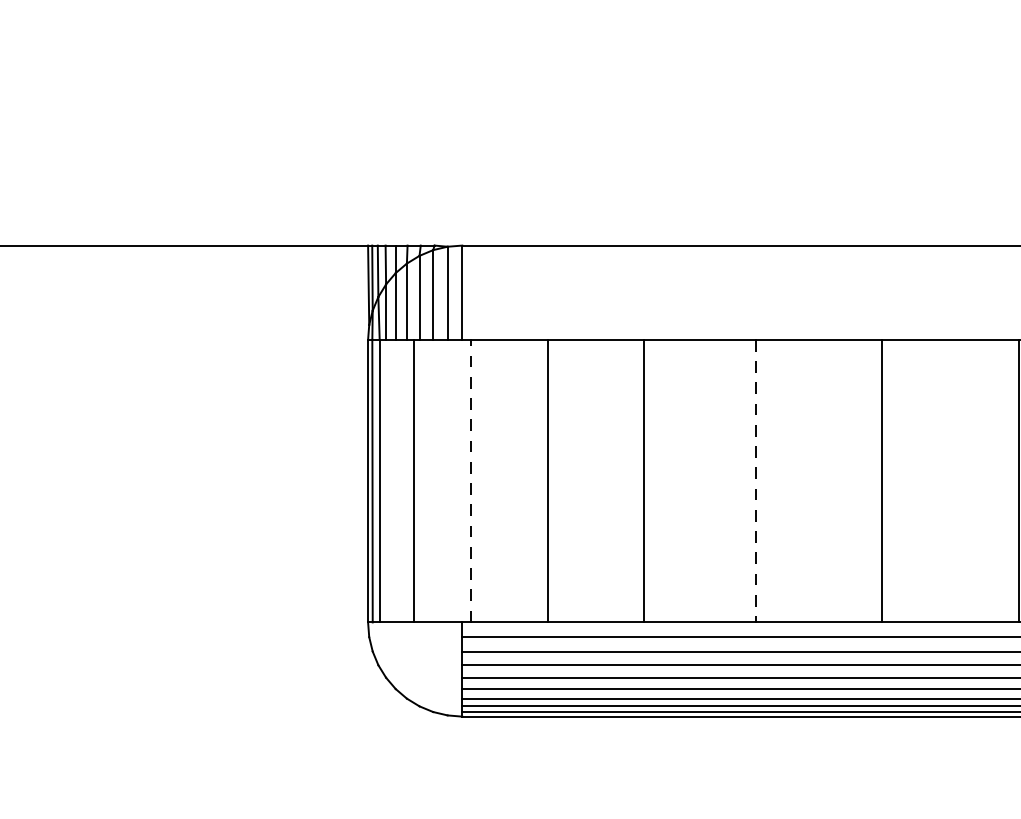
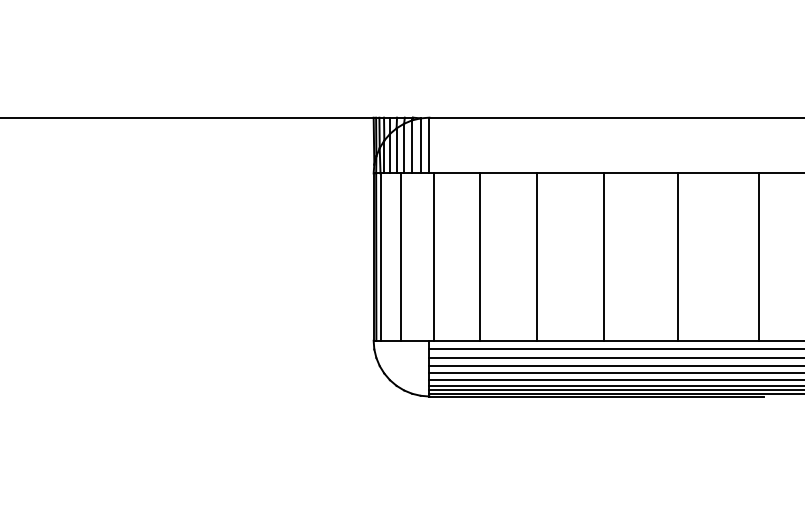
line: (470, 481) -> (434, 257), dashed -> solid
line: (756, 481) -> (603, 257), dashed -> solid

